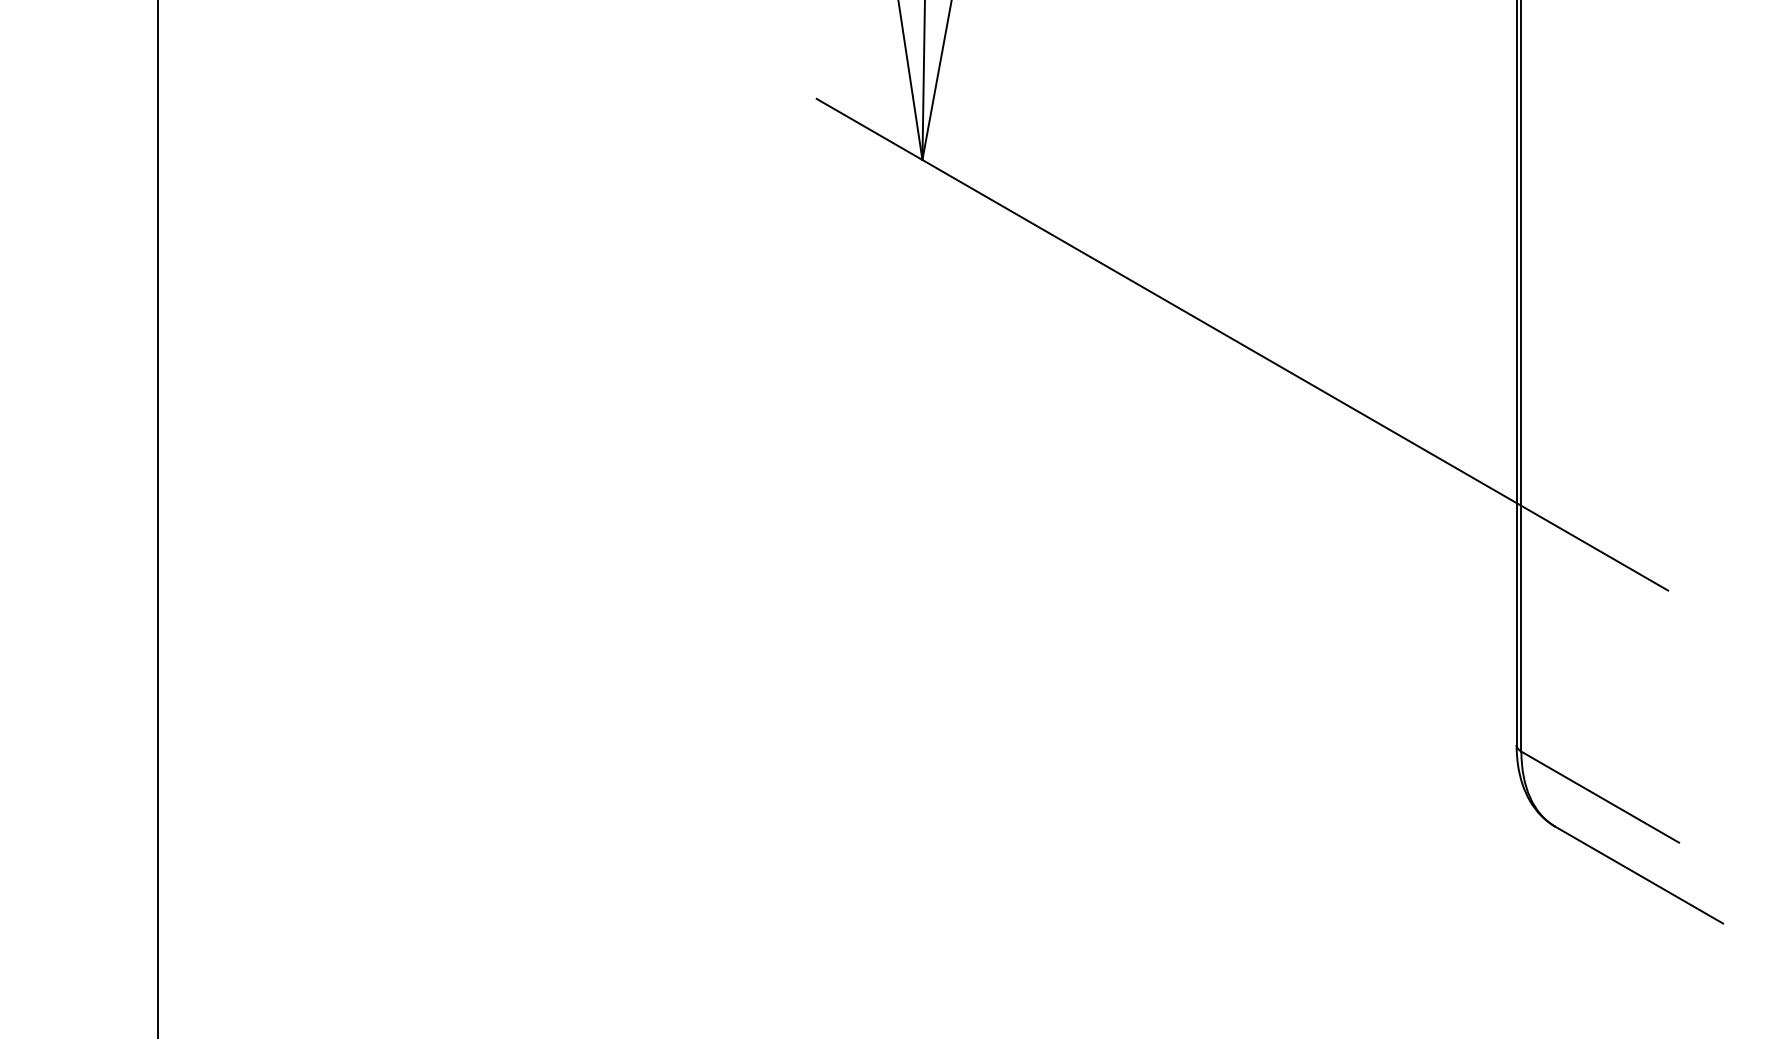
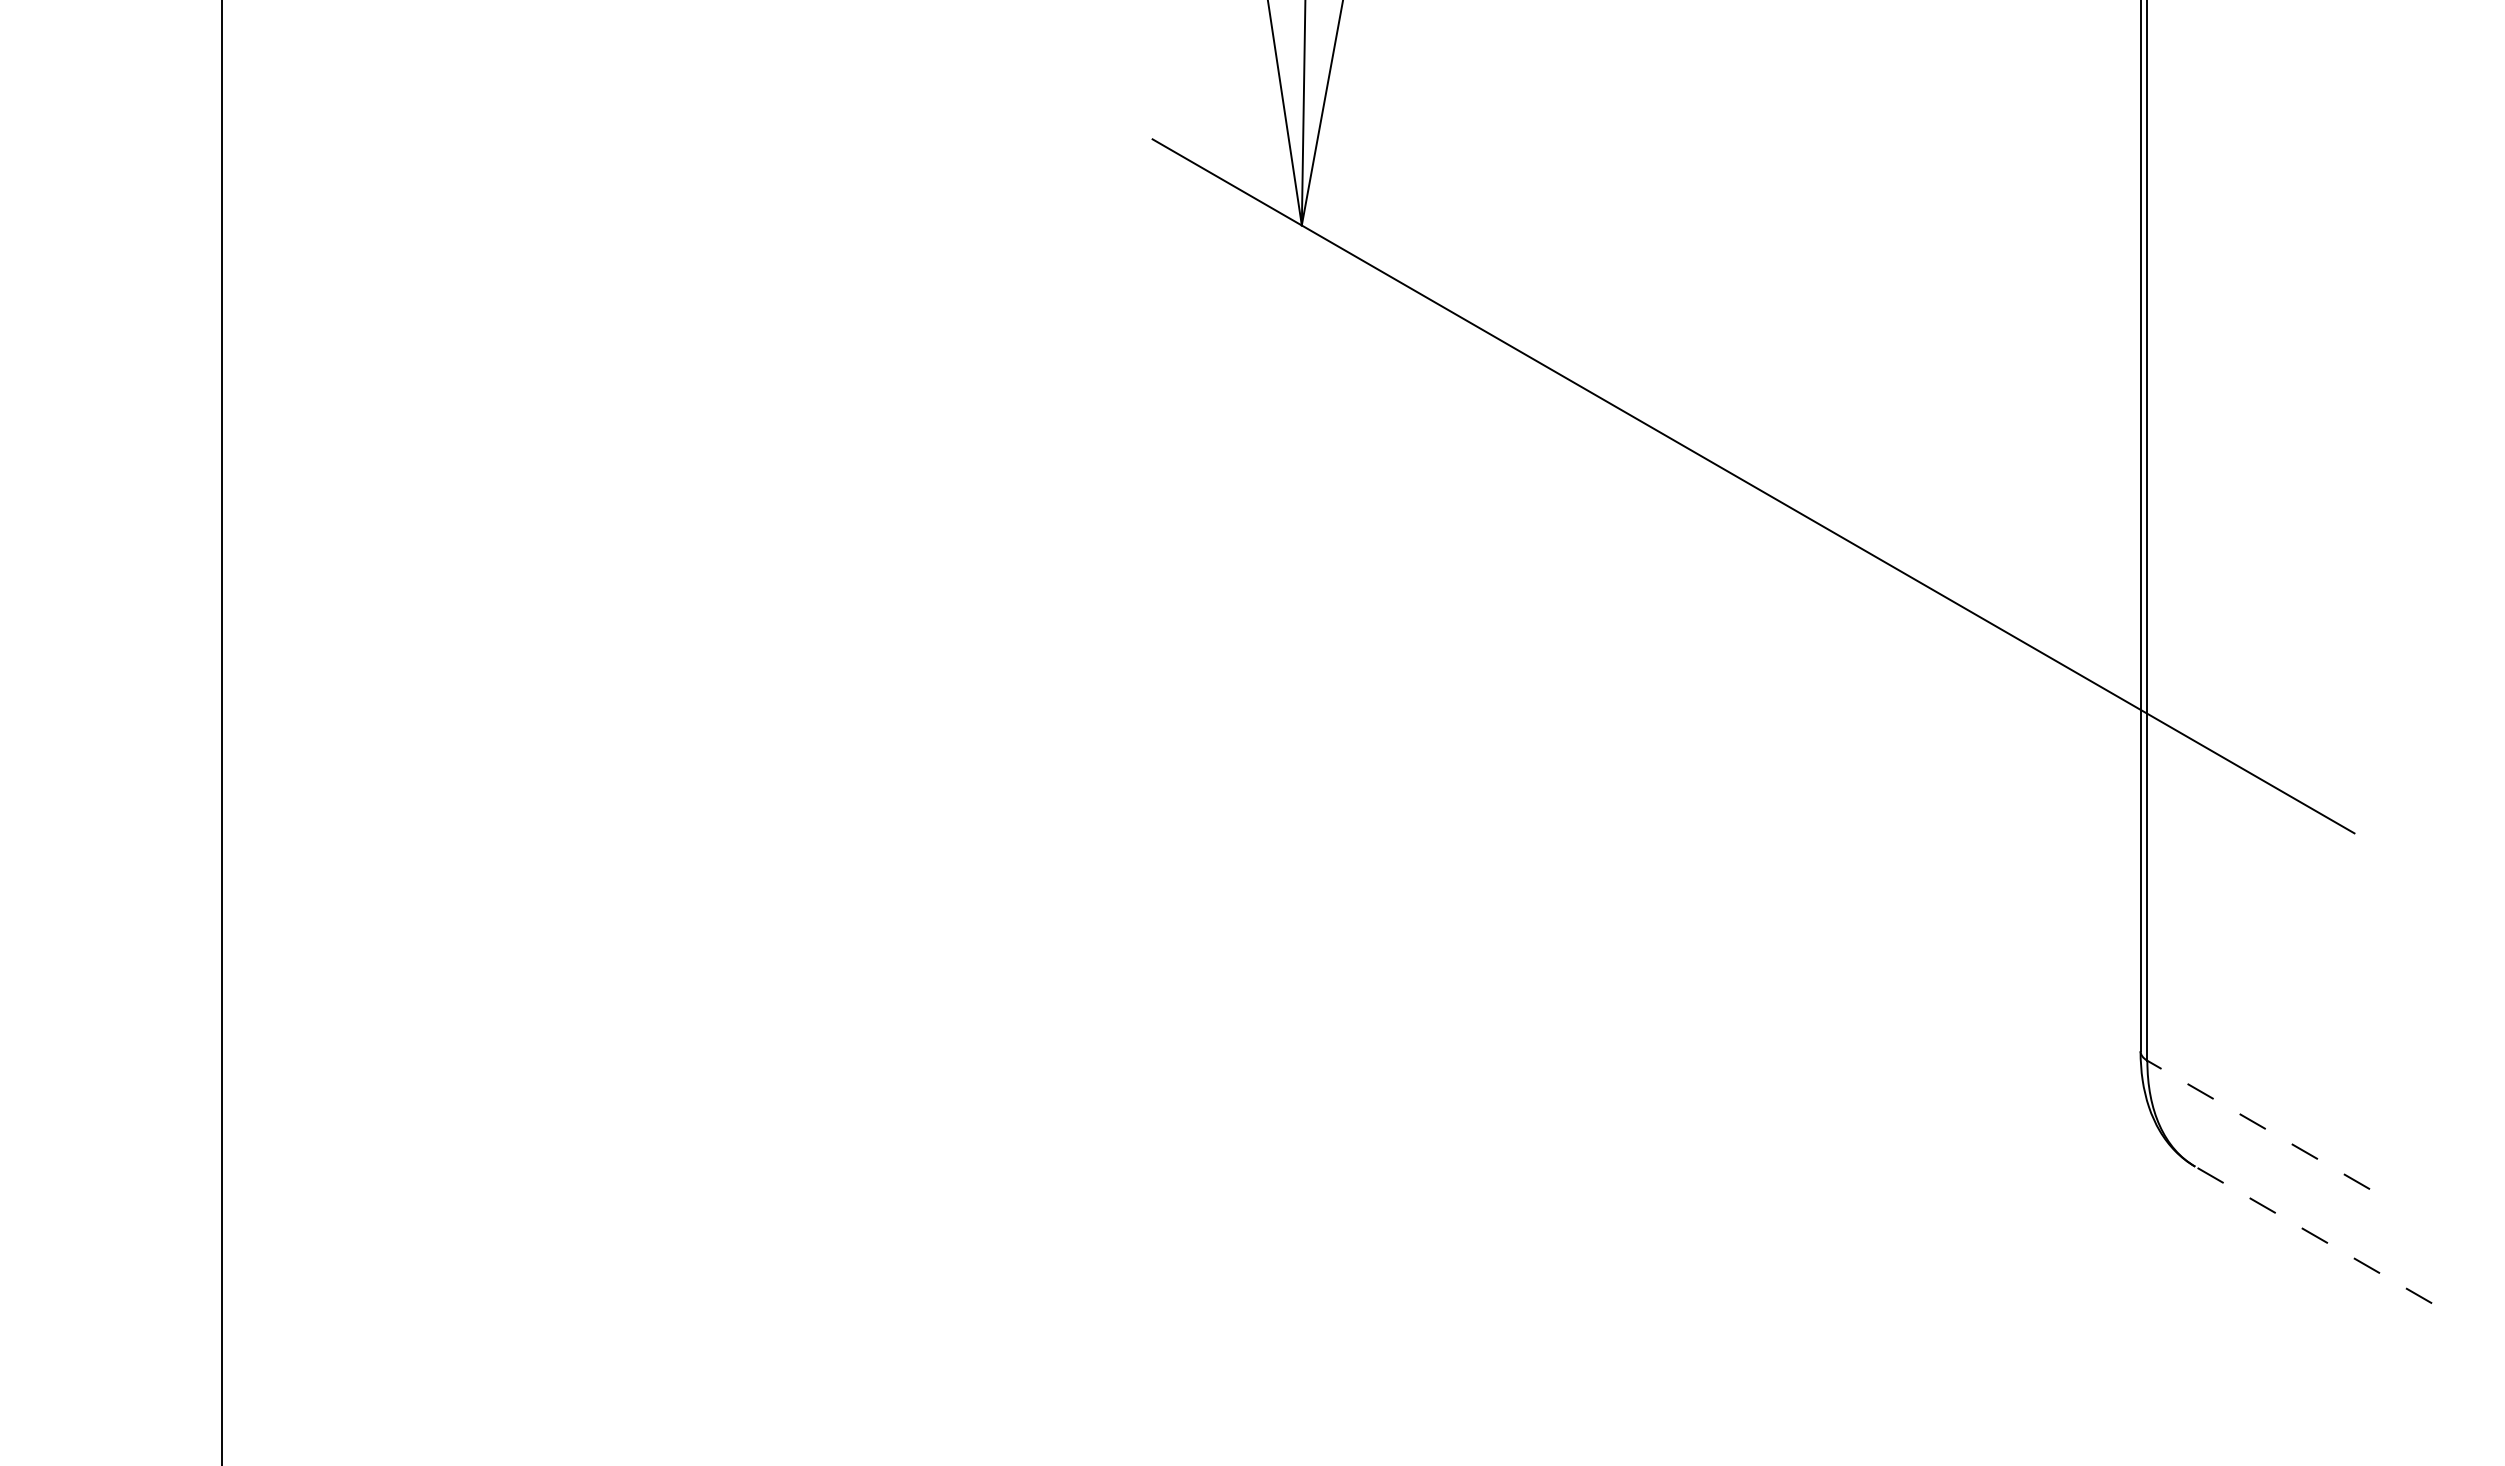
line: (1600, 797) -> (2258, 1125), solid -> dashed
line: (1639, 875) -> (2313, 1235), solid -> dashed

